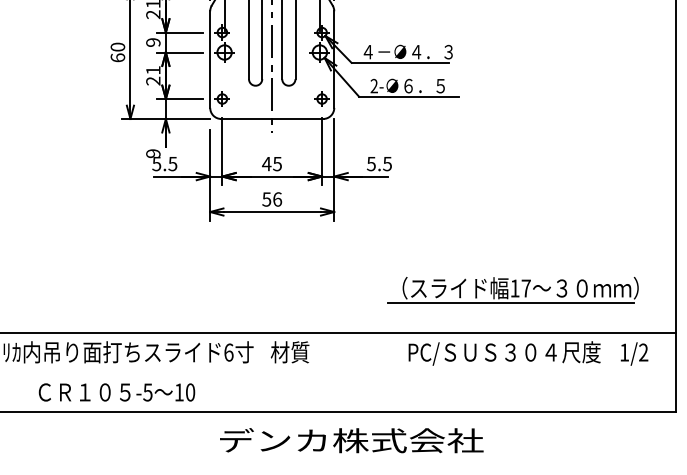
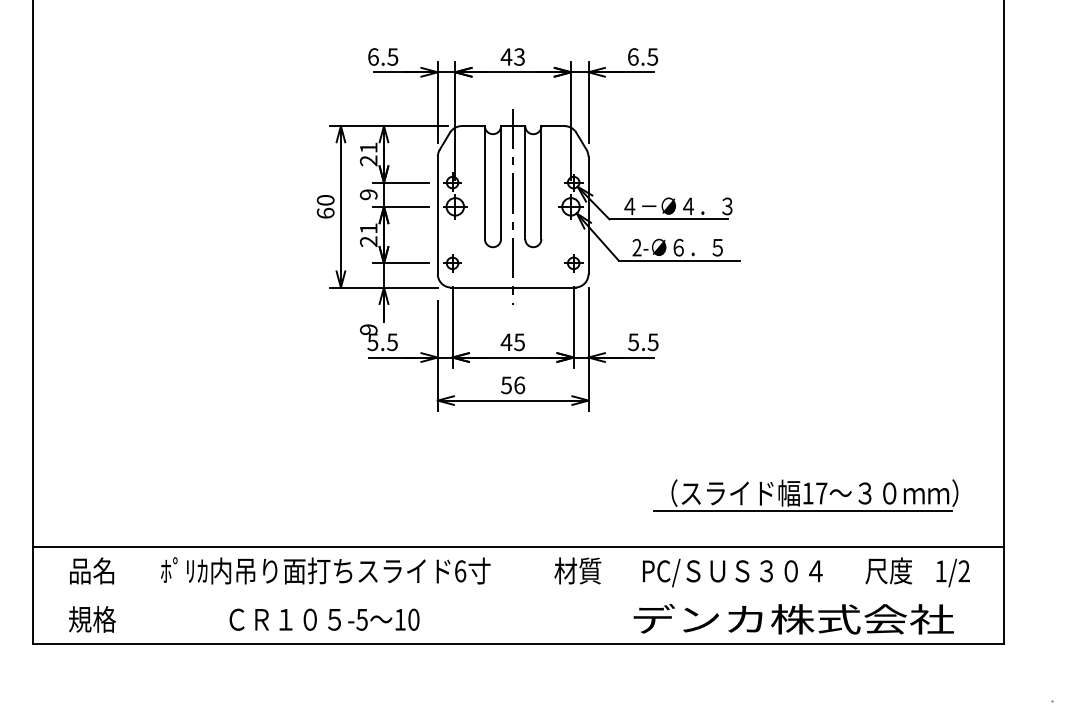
text: (289, 351) -> (577, 570), moved
text: (482, 353) -> (732, 572), moved
text: (351, 440) -> (793, 619), moved

